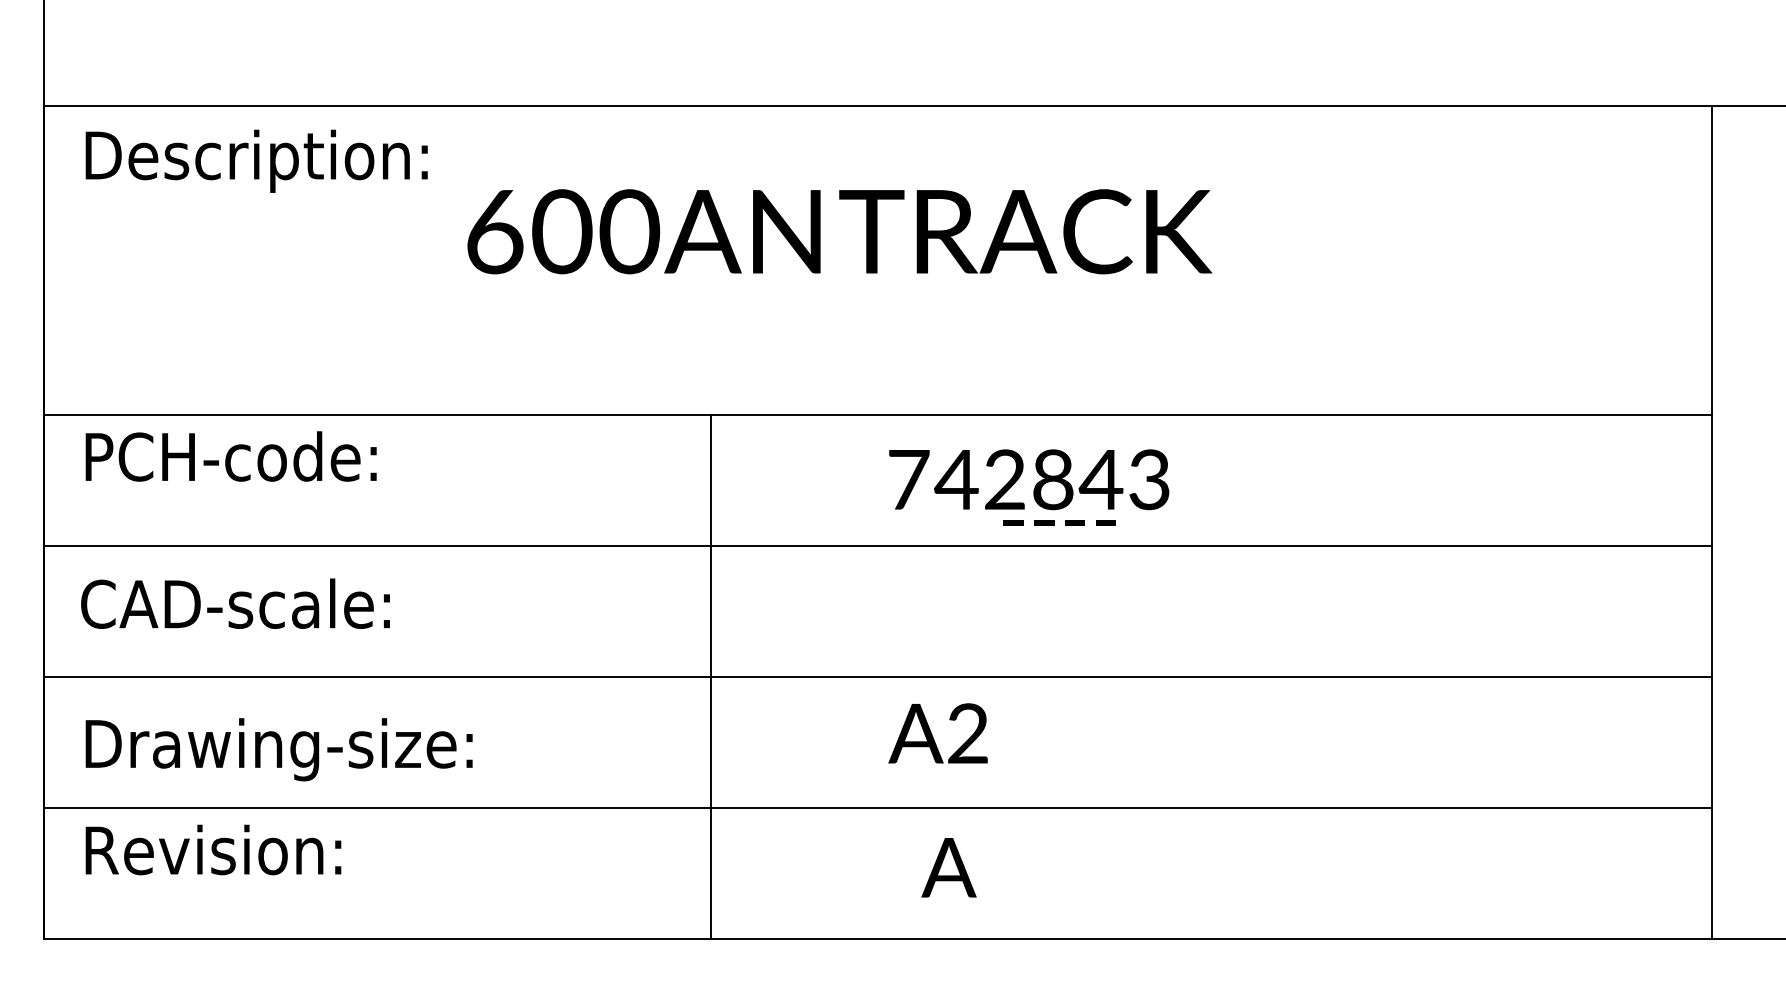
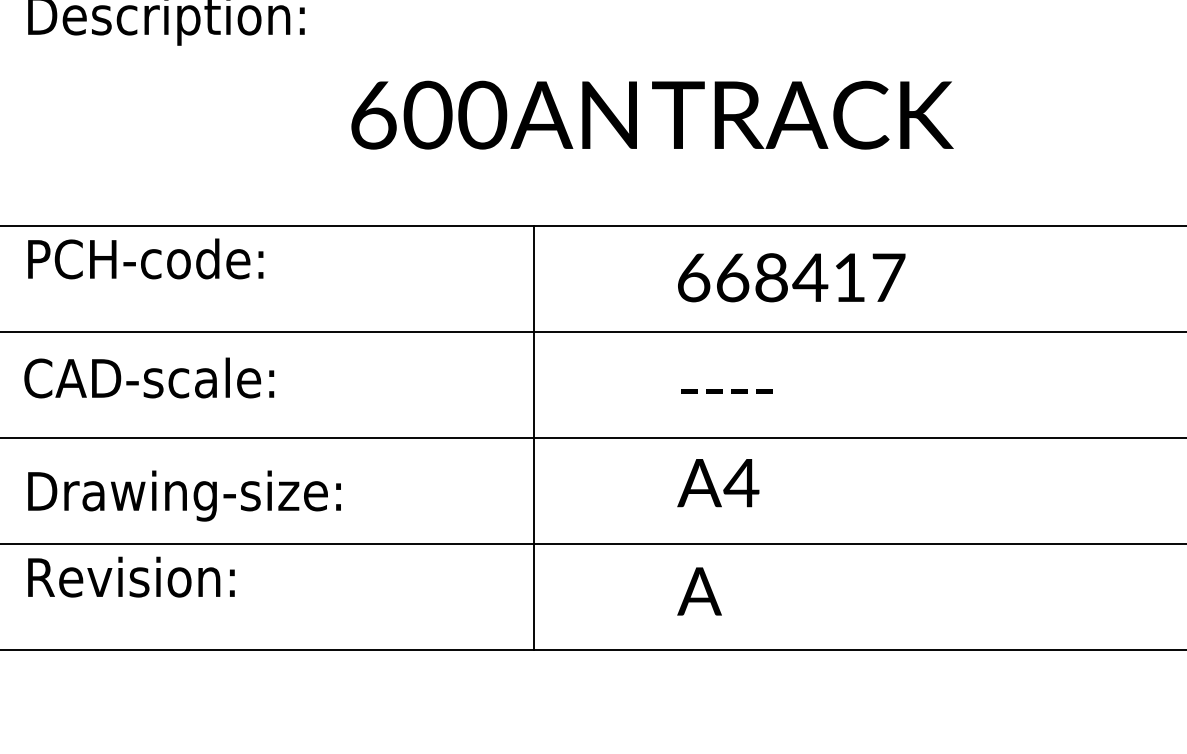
text: (839, 231) -> (652, 114), moved
text: (1029, 479) -> (791, 277), 742843 -> 668417
text: (1059, 522) -> (726, 390), moved
text: (967, 733) -> (741, 482), A2 -> A4
text: (948, 867) -> (699, 591), moved

